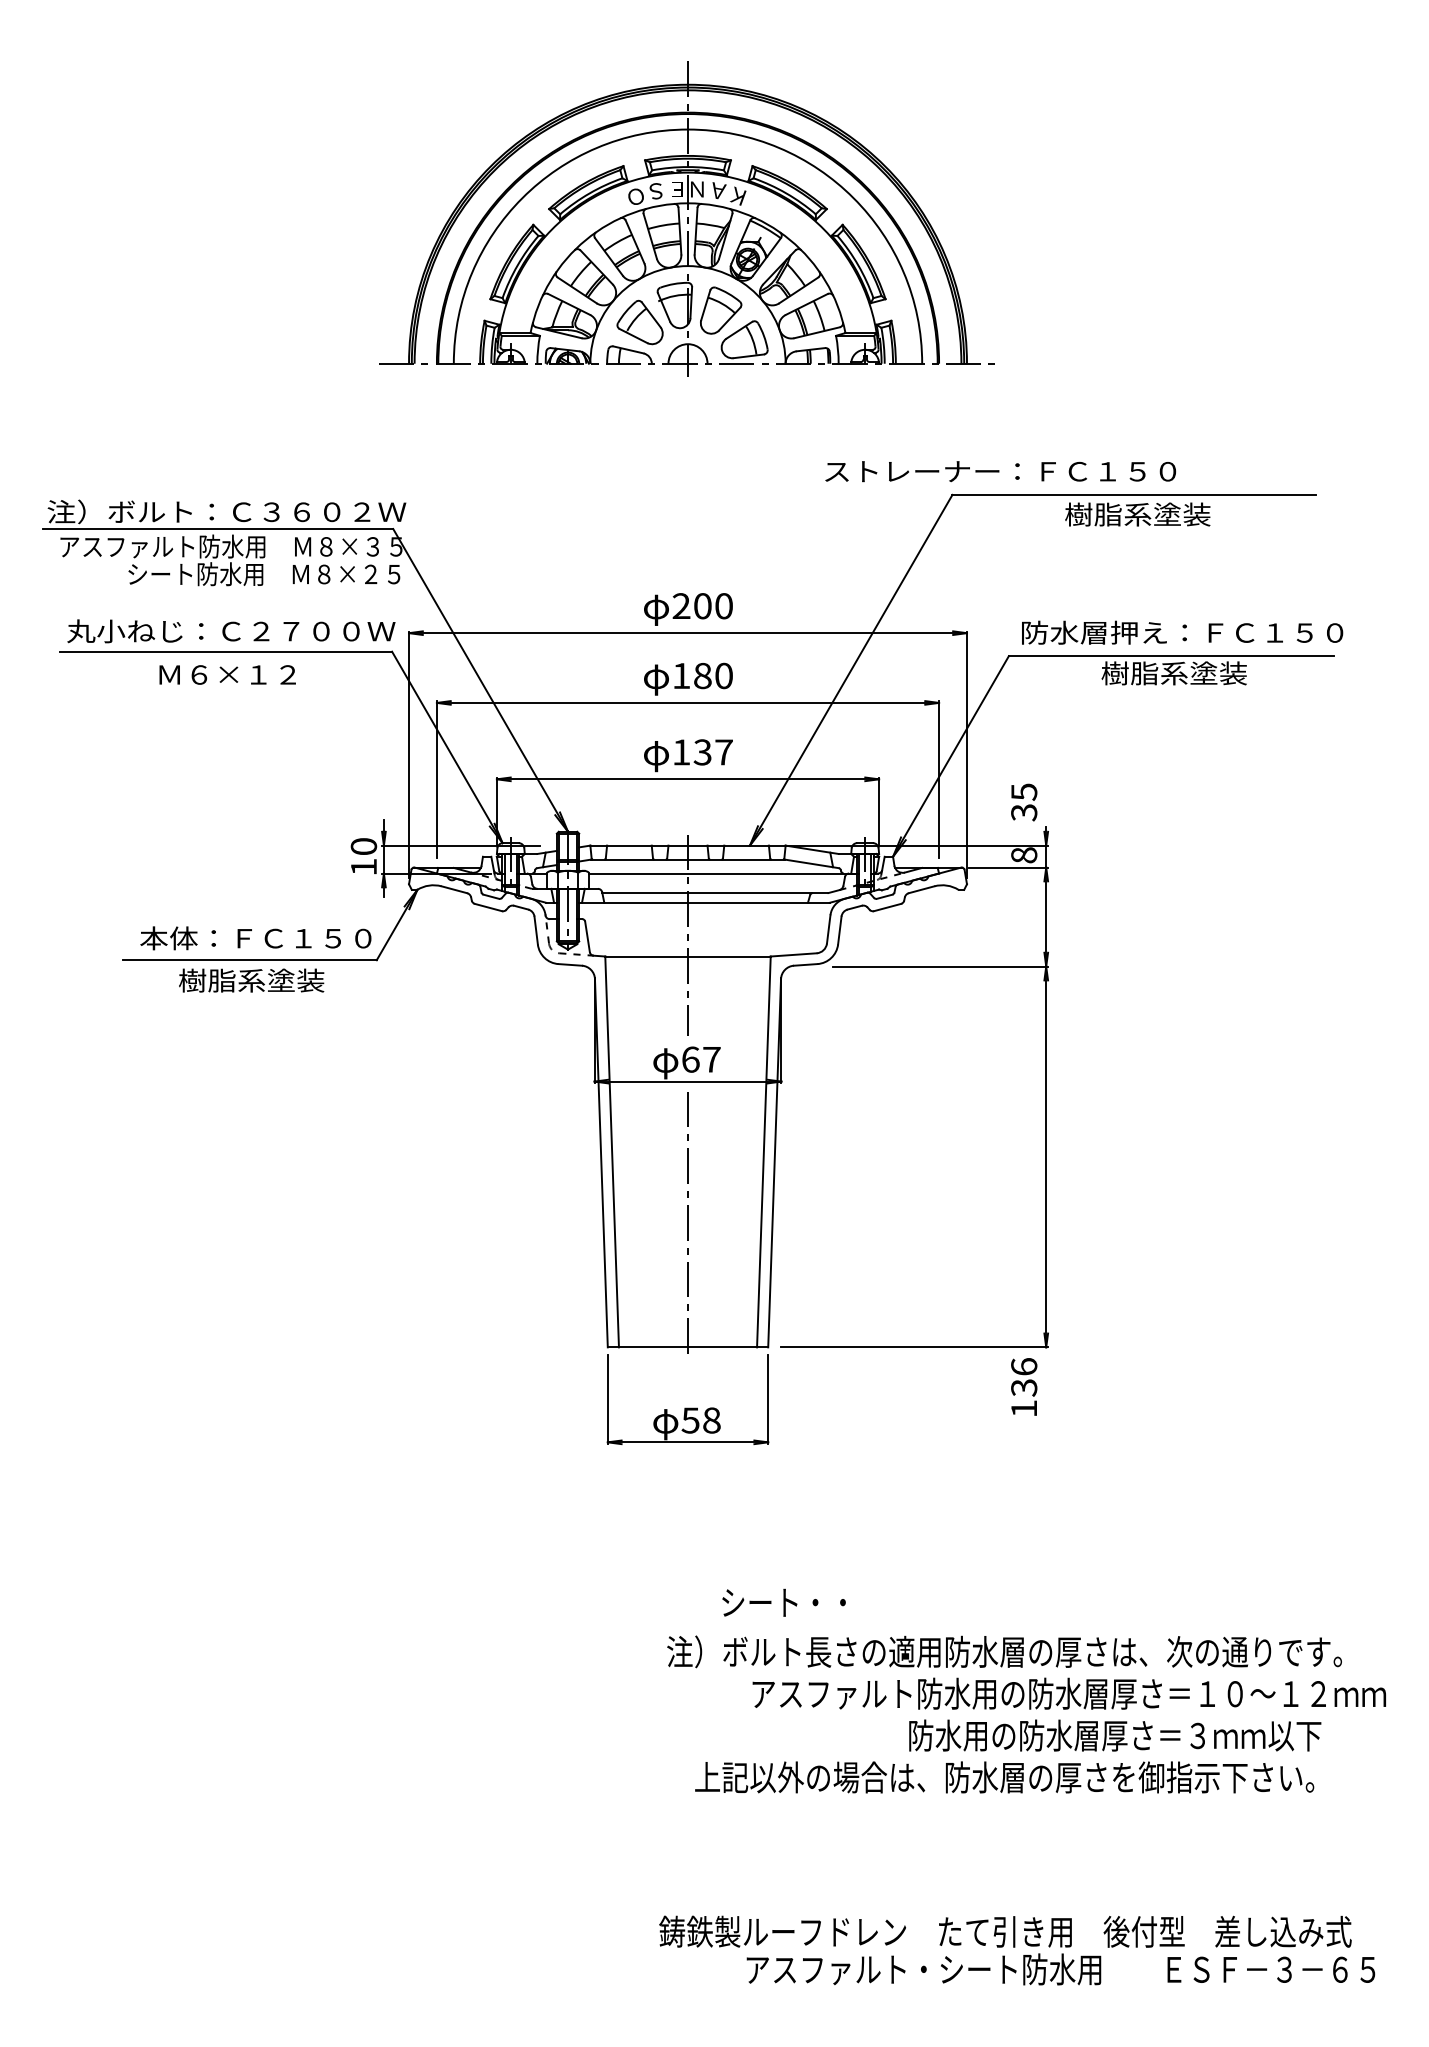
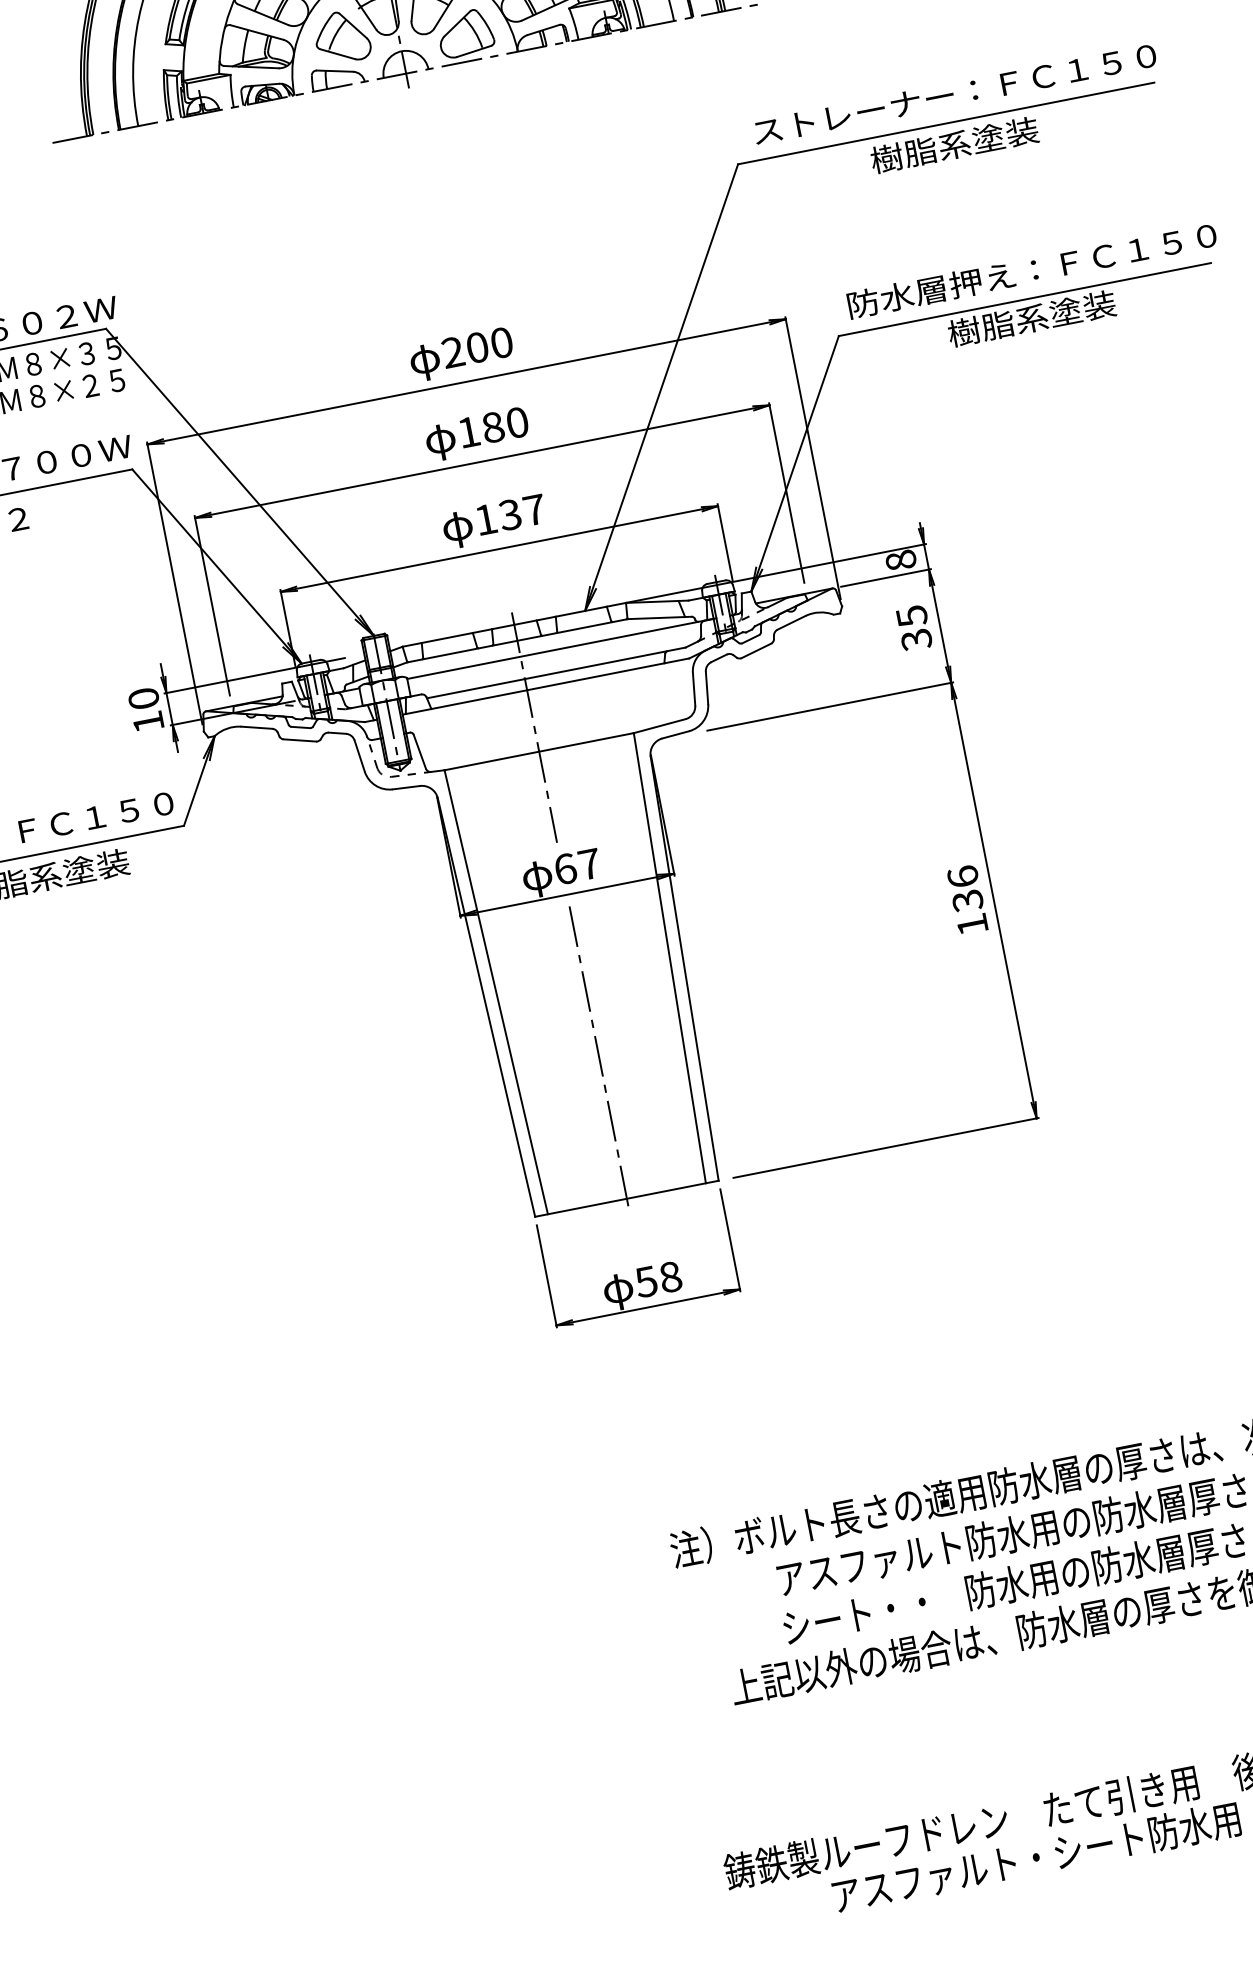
text: (1000, 471) -> (954, 93), moved
text: (1024, 802) -> (914, 628), moved
text: (1024, 1386) -> (967, 899), moved
text: (783, 1602) -> (854, 1615), moved

